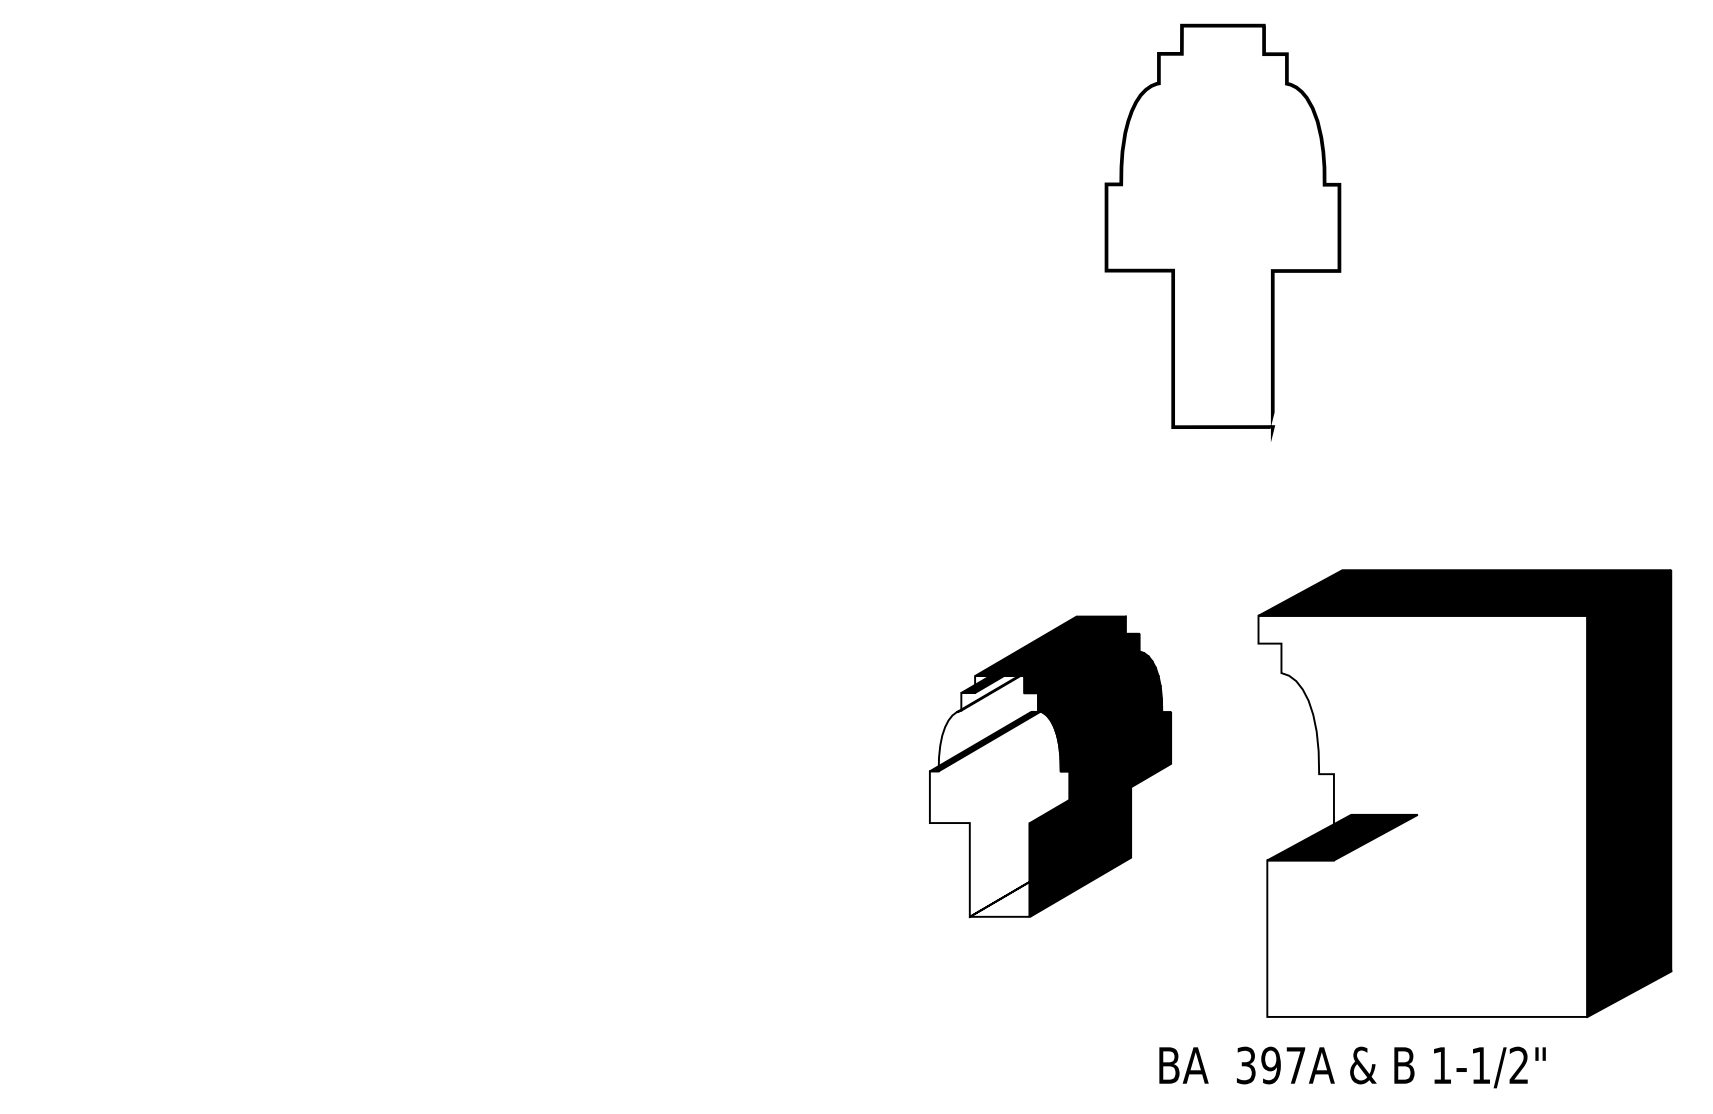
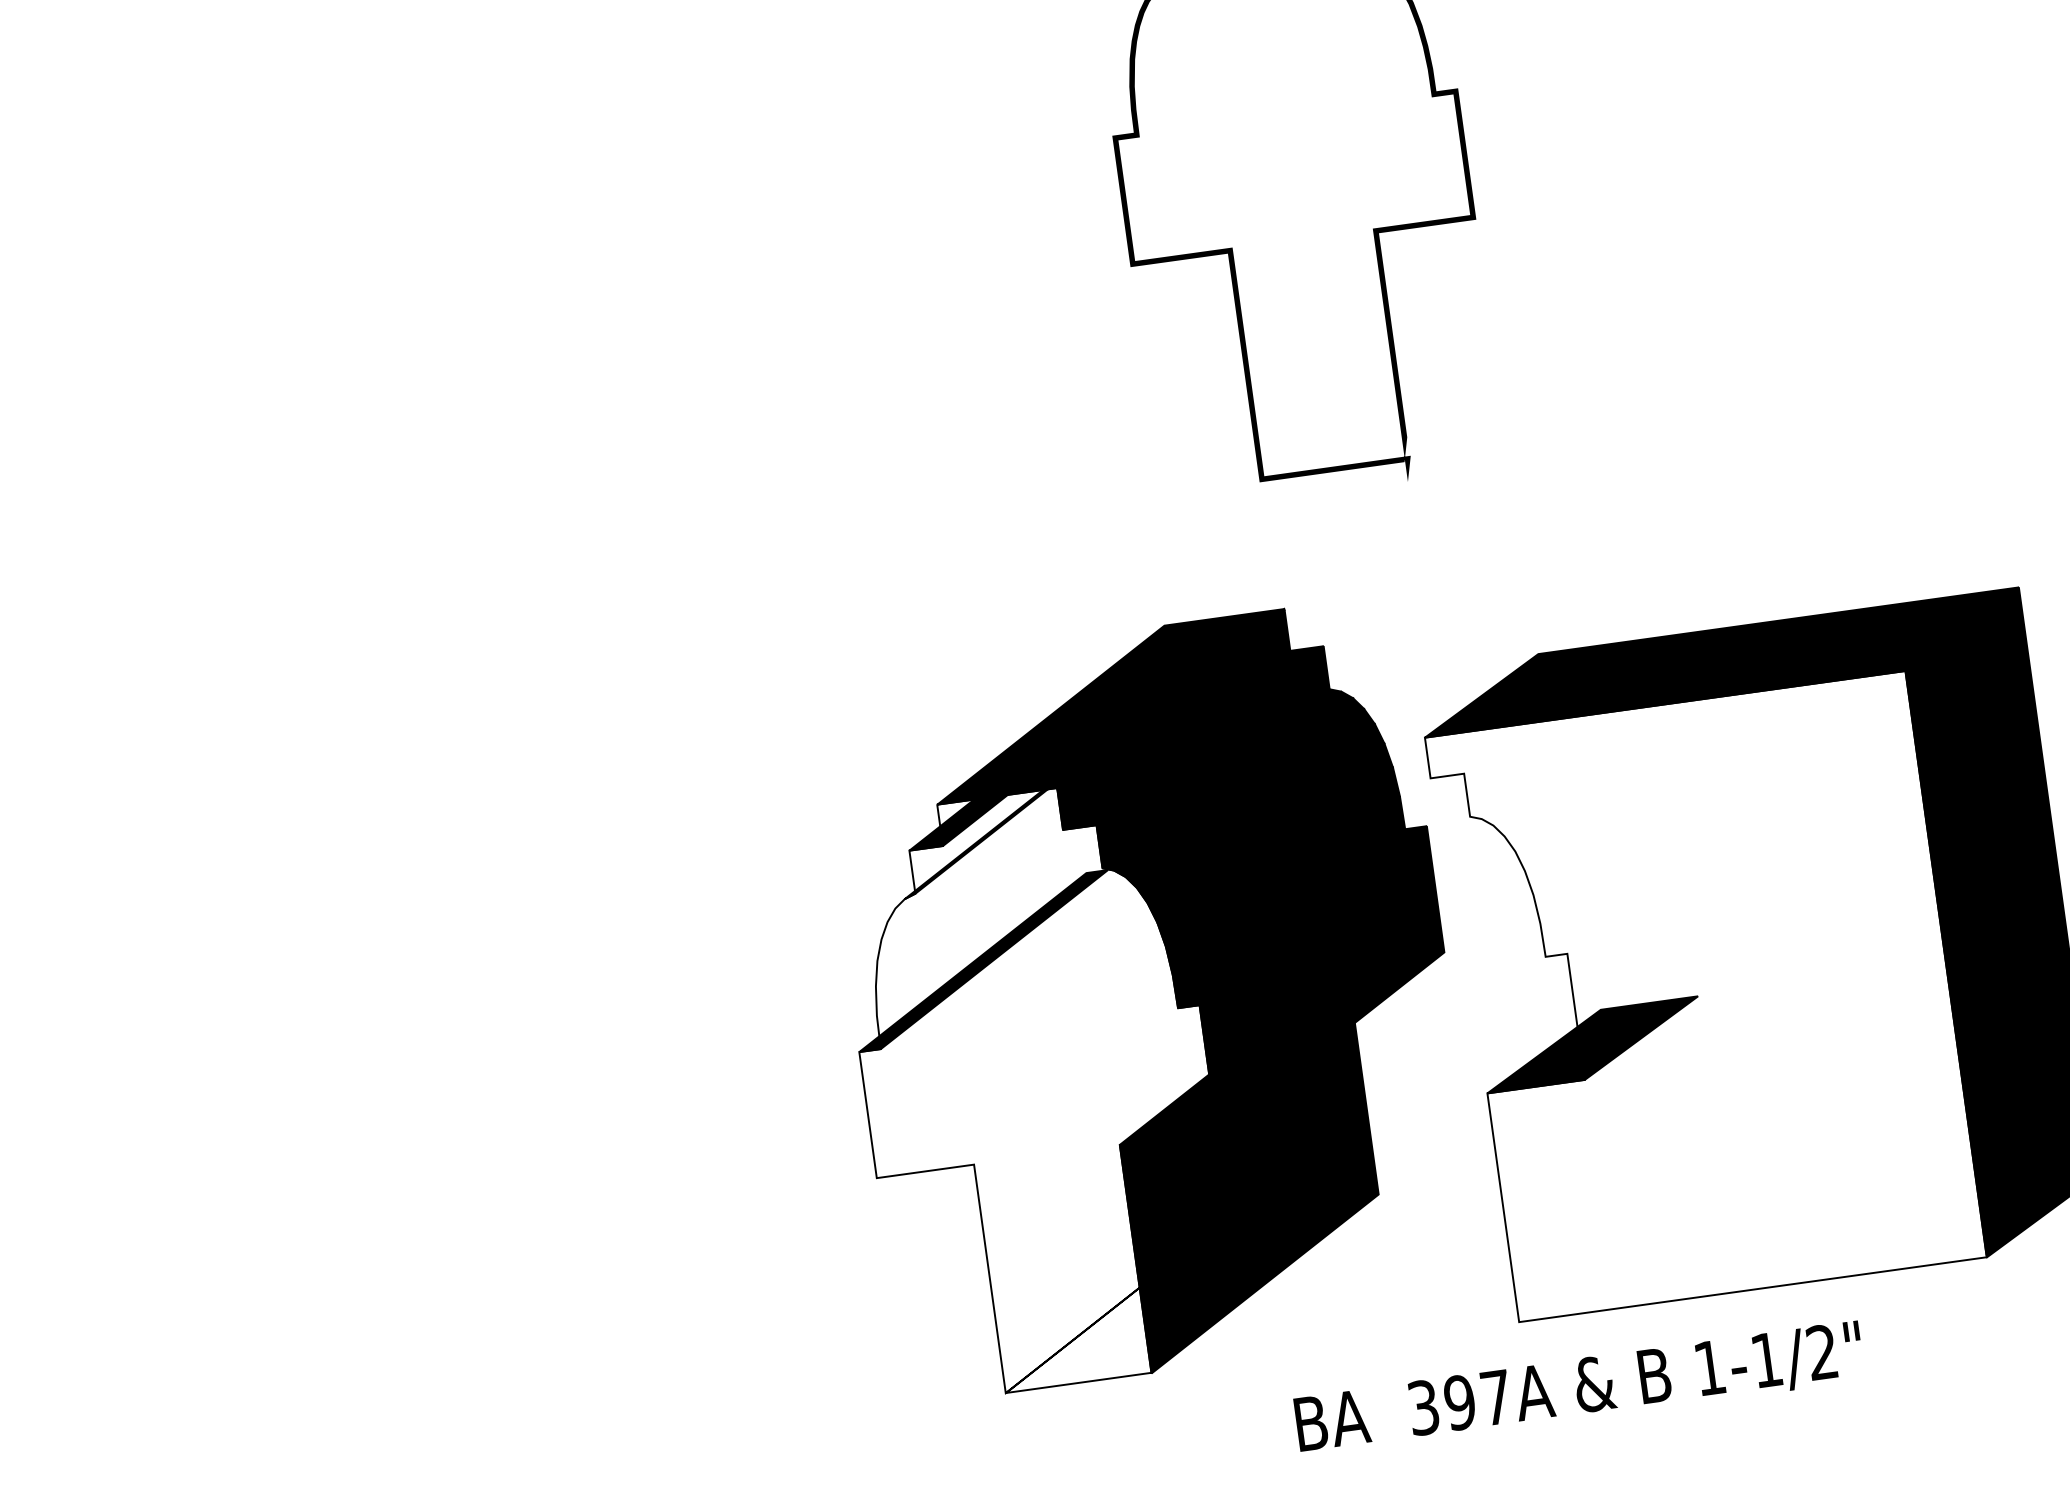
part: (1050, 766) -> (1151, 1000), size x1.67
text: (1352, 1067) -> (1579, 1389), moved

